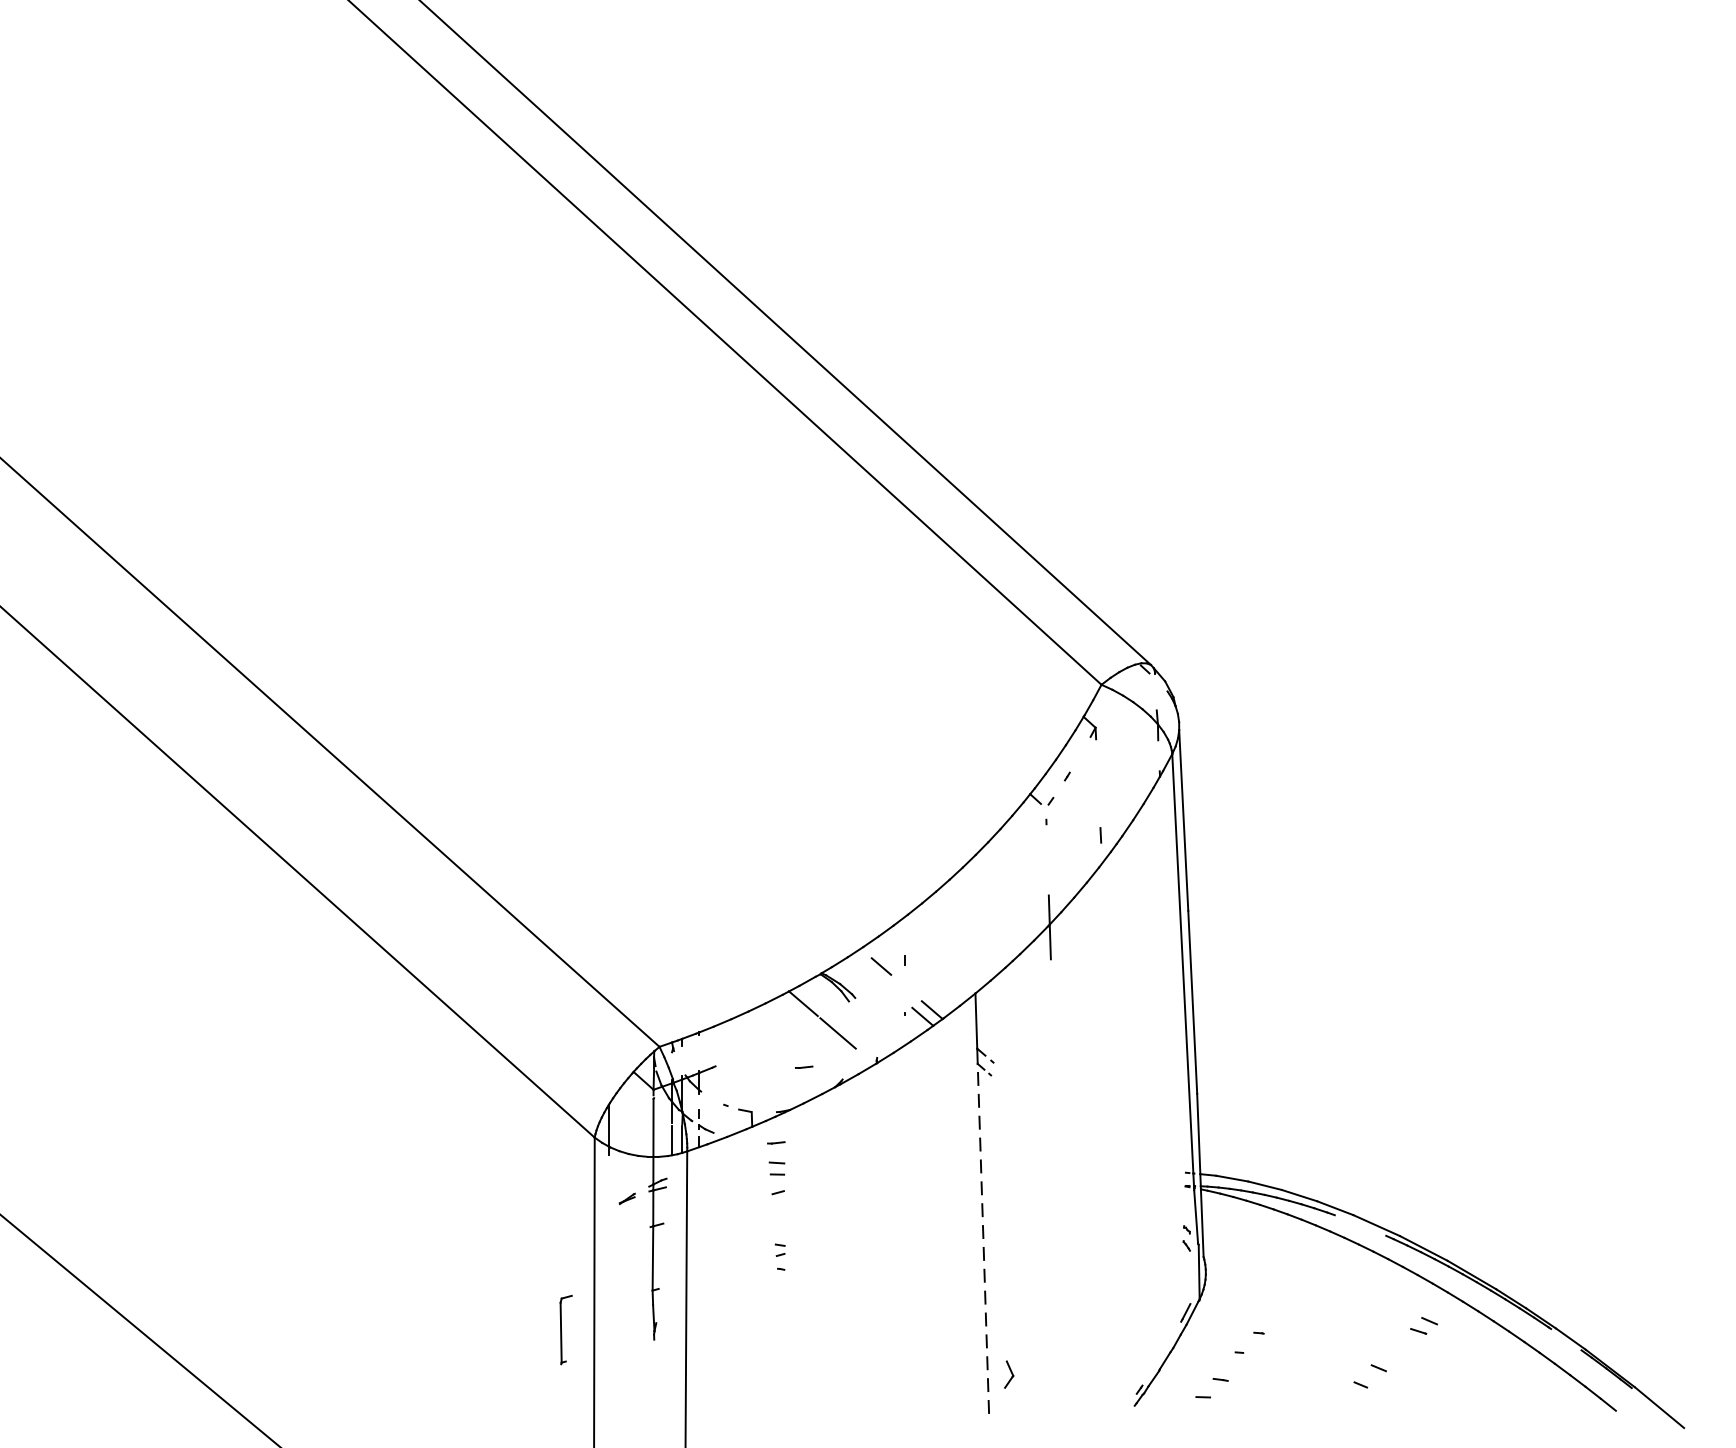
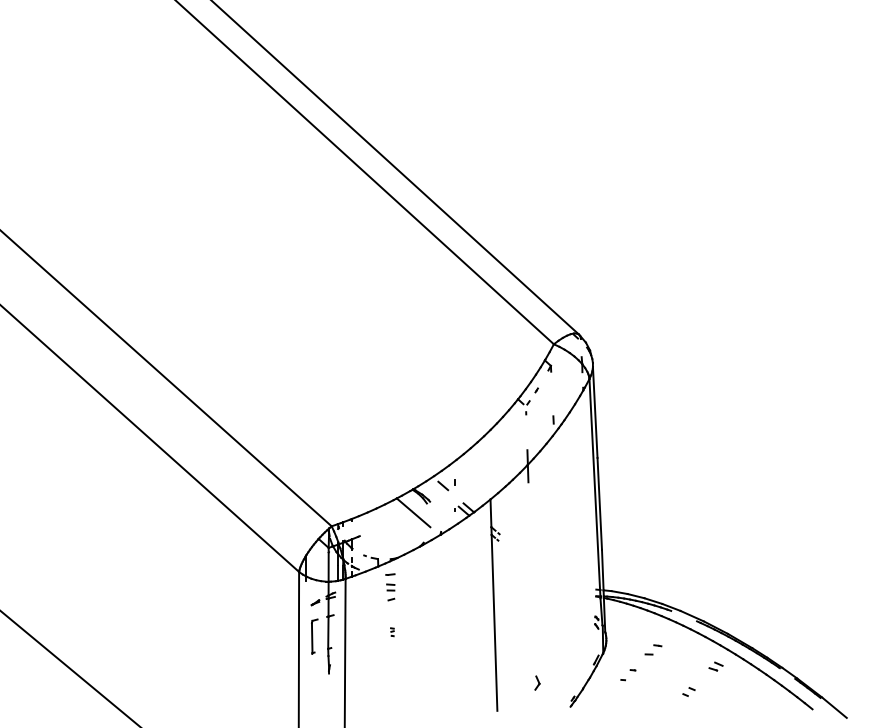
part: (804, 1067) -> (404, 536), removed
line: (983, 1238) -> (494, 622), dashed -> solid
part: (780, 1258) -> (392, 632), size x0.62
part: (565, 1329) -> (314, 636), moved
part: (1009, 1373) -> (537, 682), moved
part: (1369, 1375) -> (688, 691), size x0.71
part: (1212, 1387) -> (653, 649), moved

